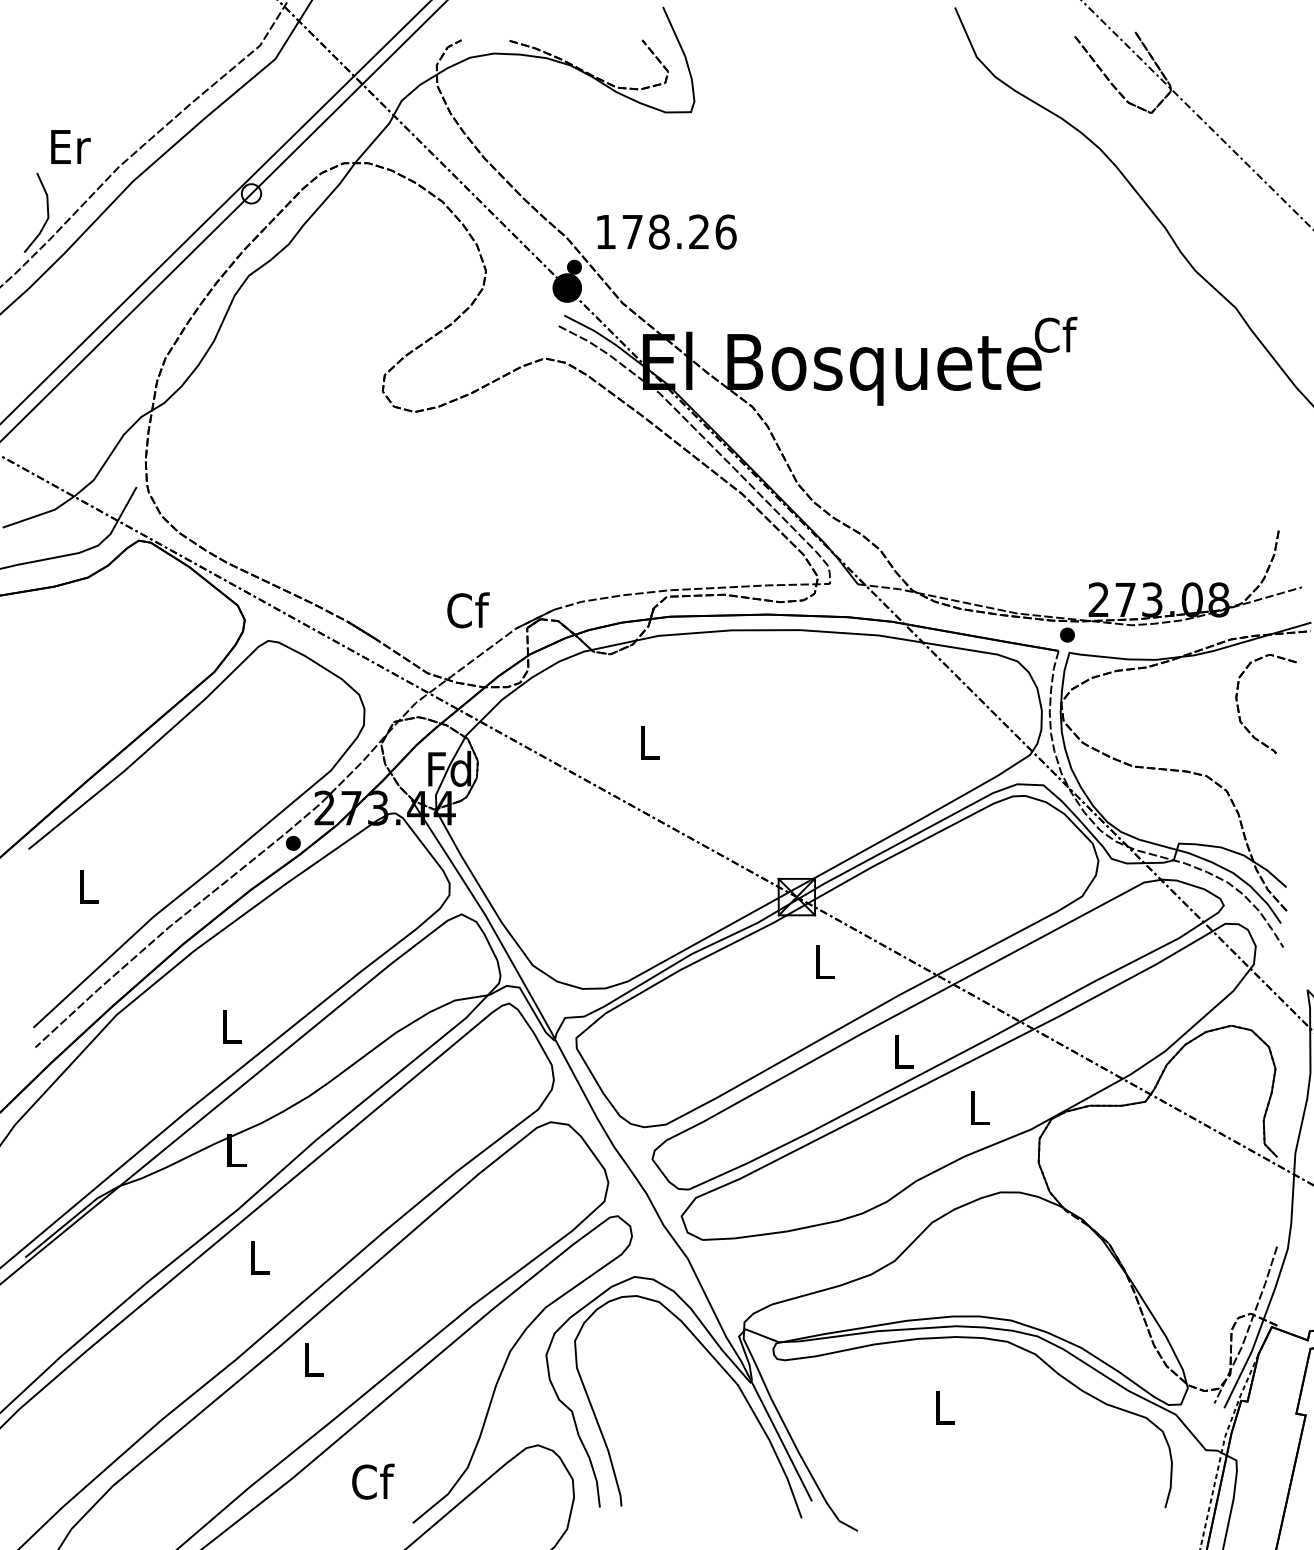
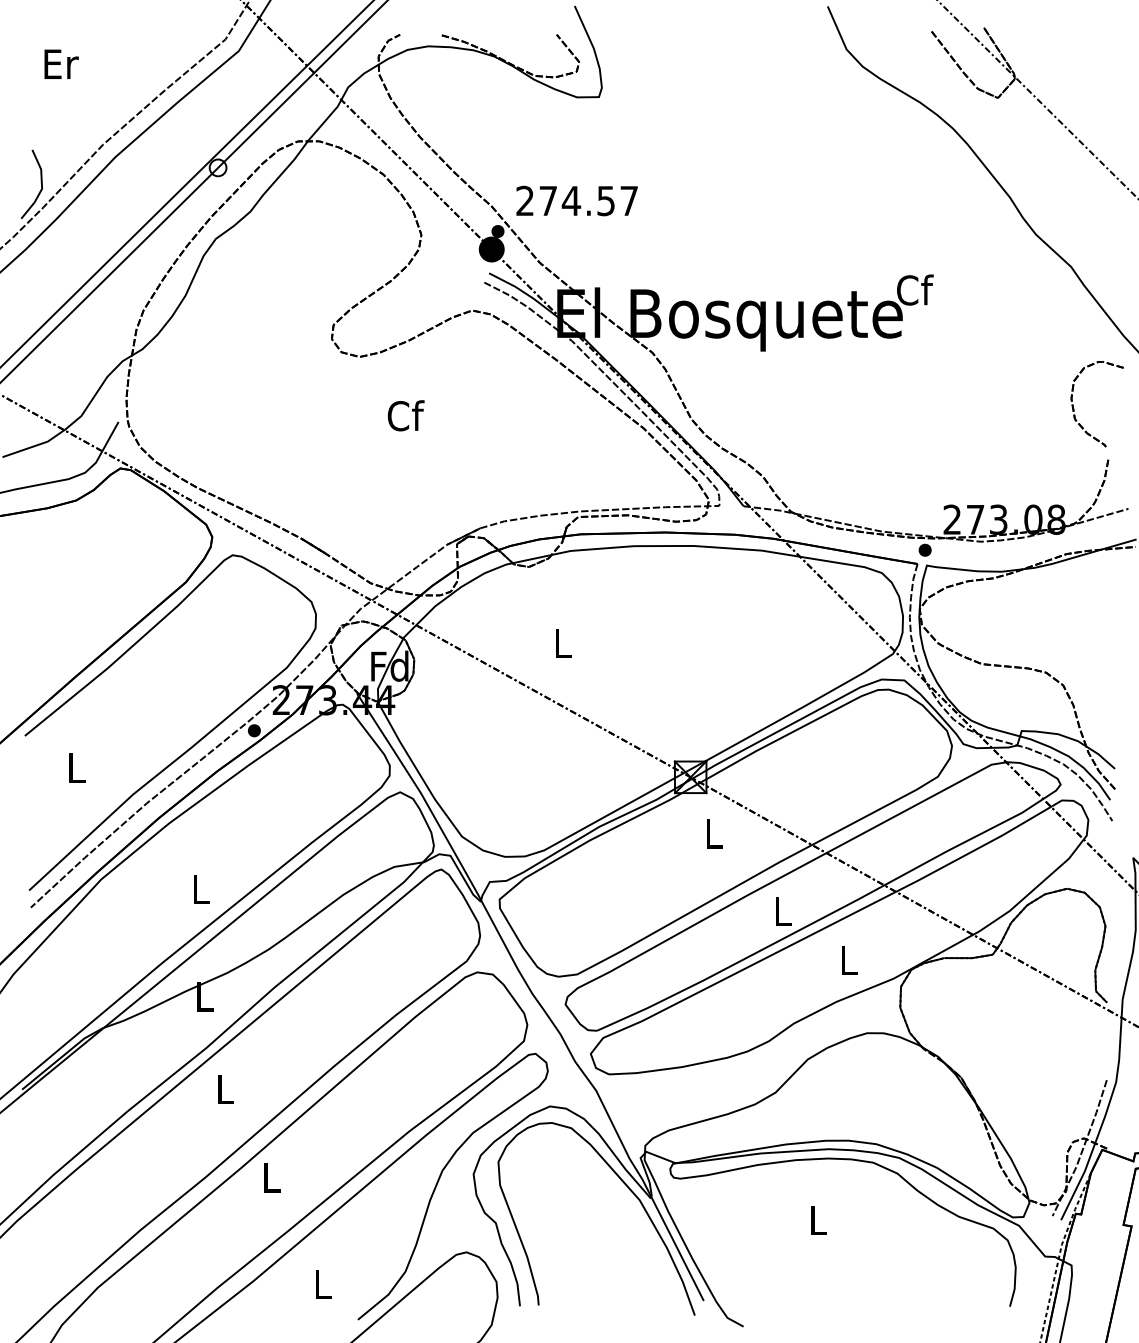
text: (70, 146) -> (61, 63), moved
text: (666, 231) -> (577, 200), 178.26 -> 274.57
text: (467, 609) -> (405, 415), moved
part: (1239, 709) -> (1074, 408), moved
text: (373, 1481) -> (323, 1283), Cf -> L

